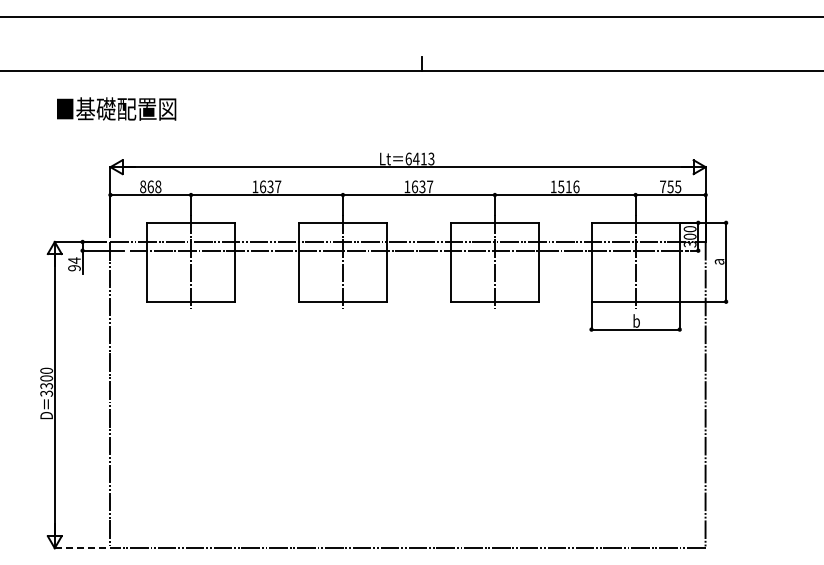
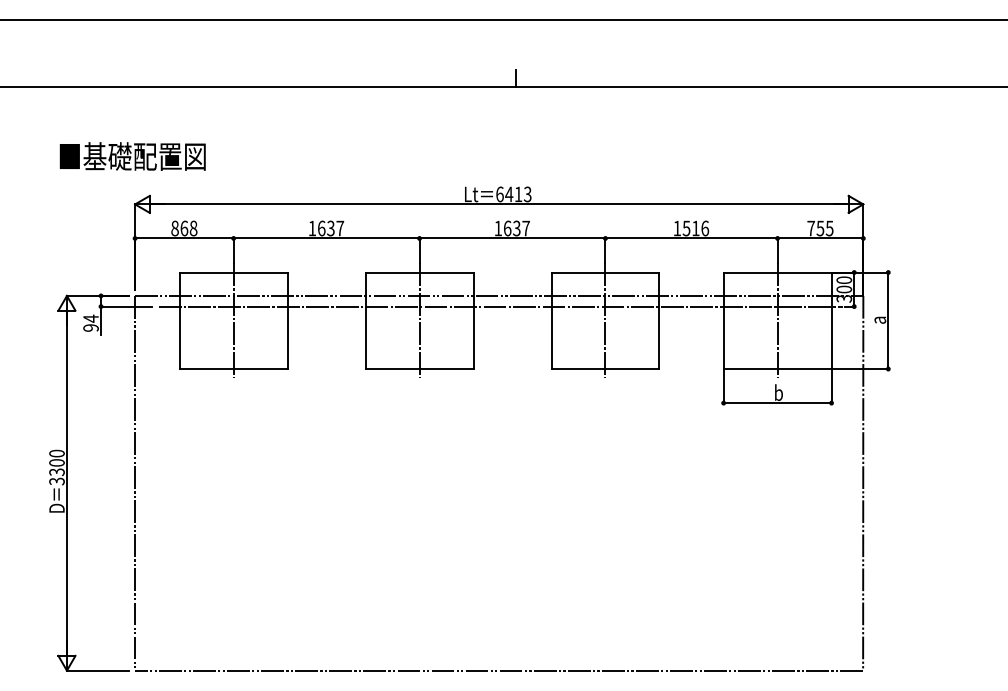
text: (116, 108) -> (132, 155), moved
line: (80, 548) -> (98, 670), dashed -> solid

